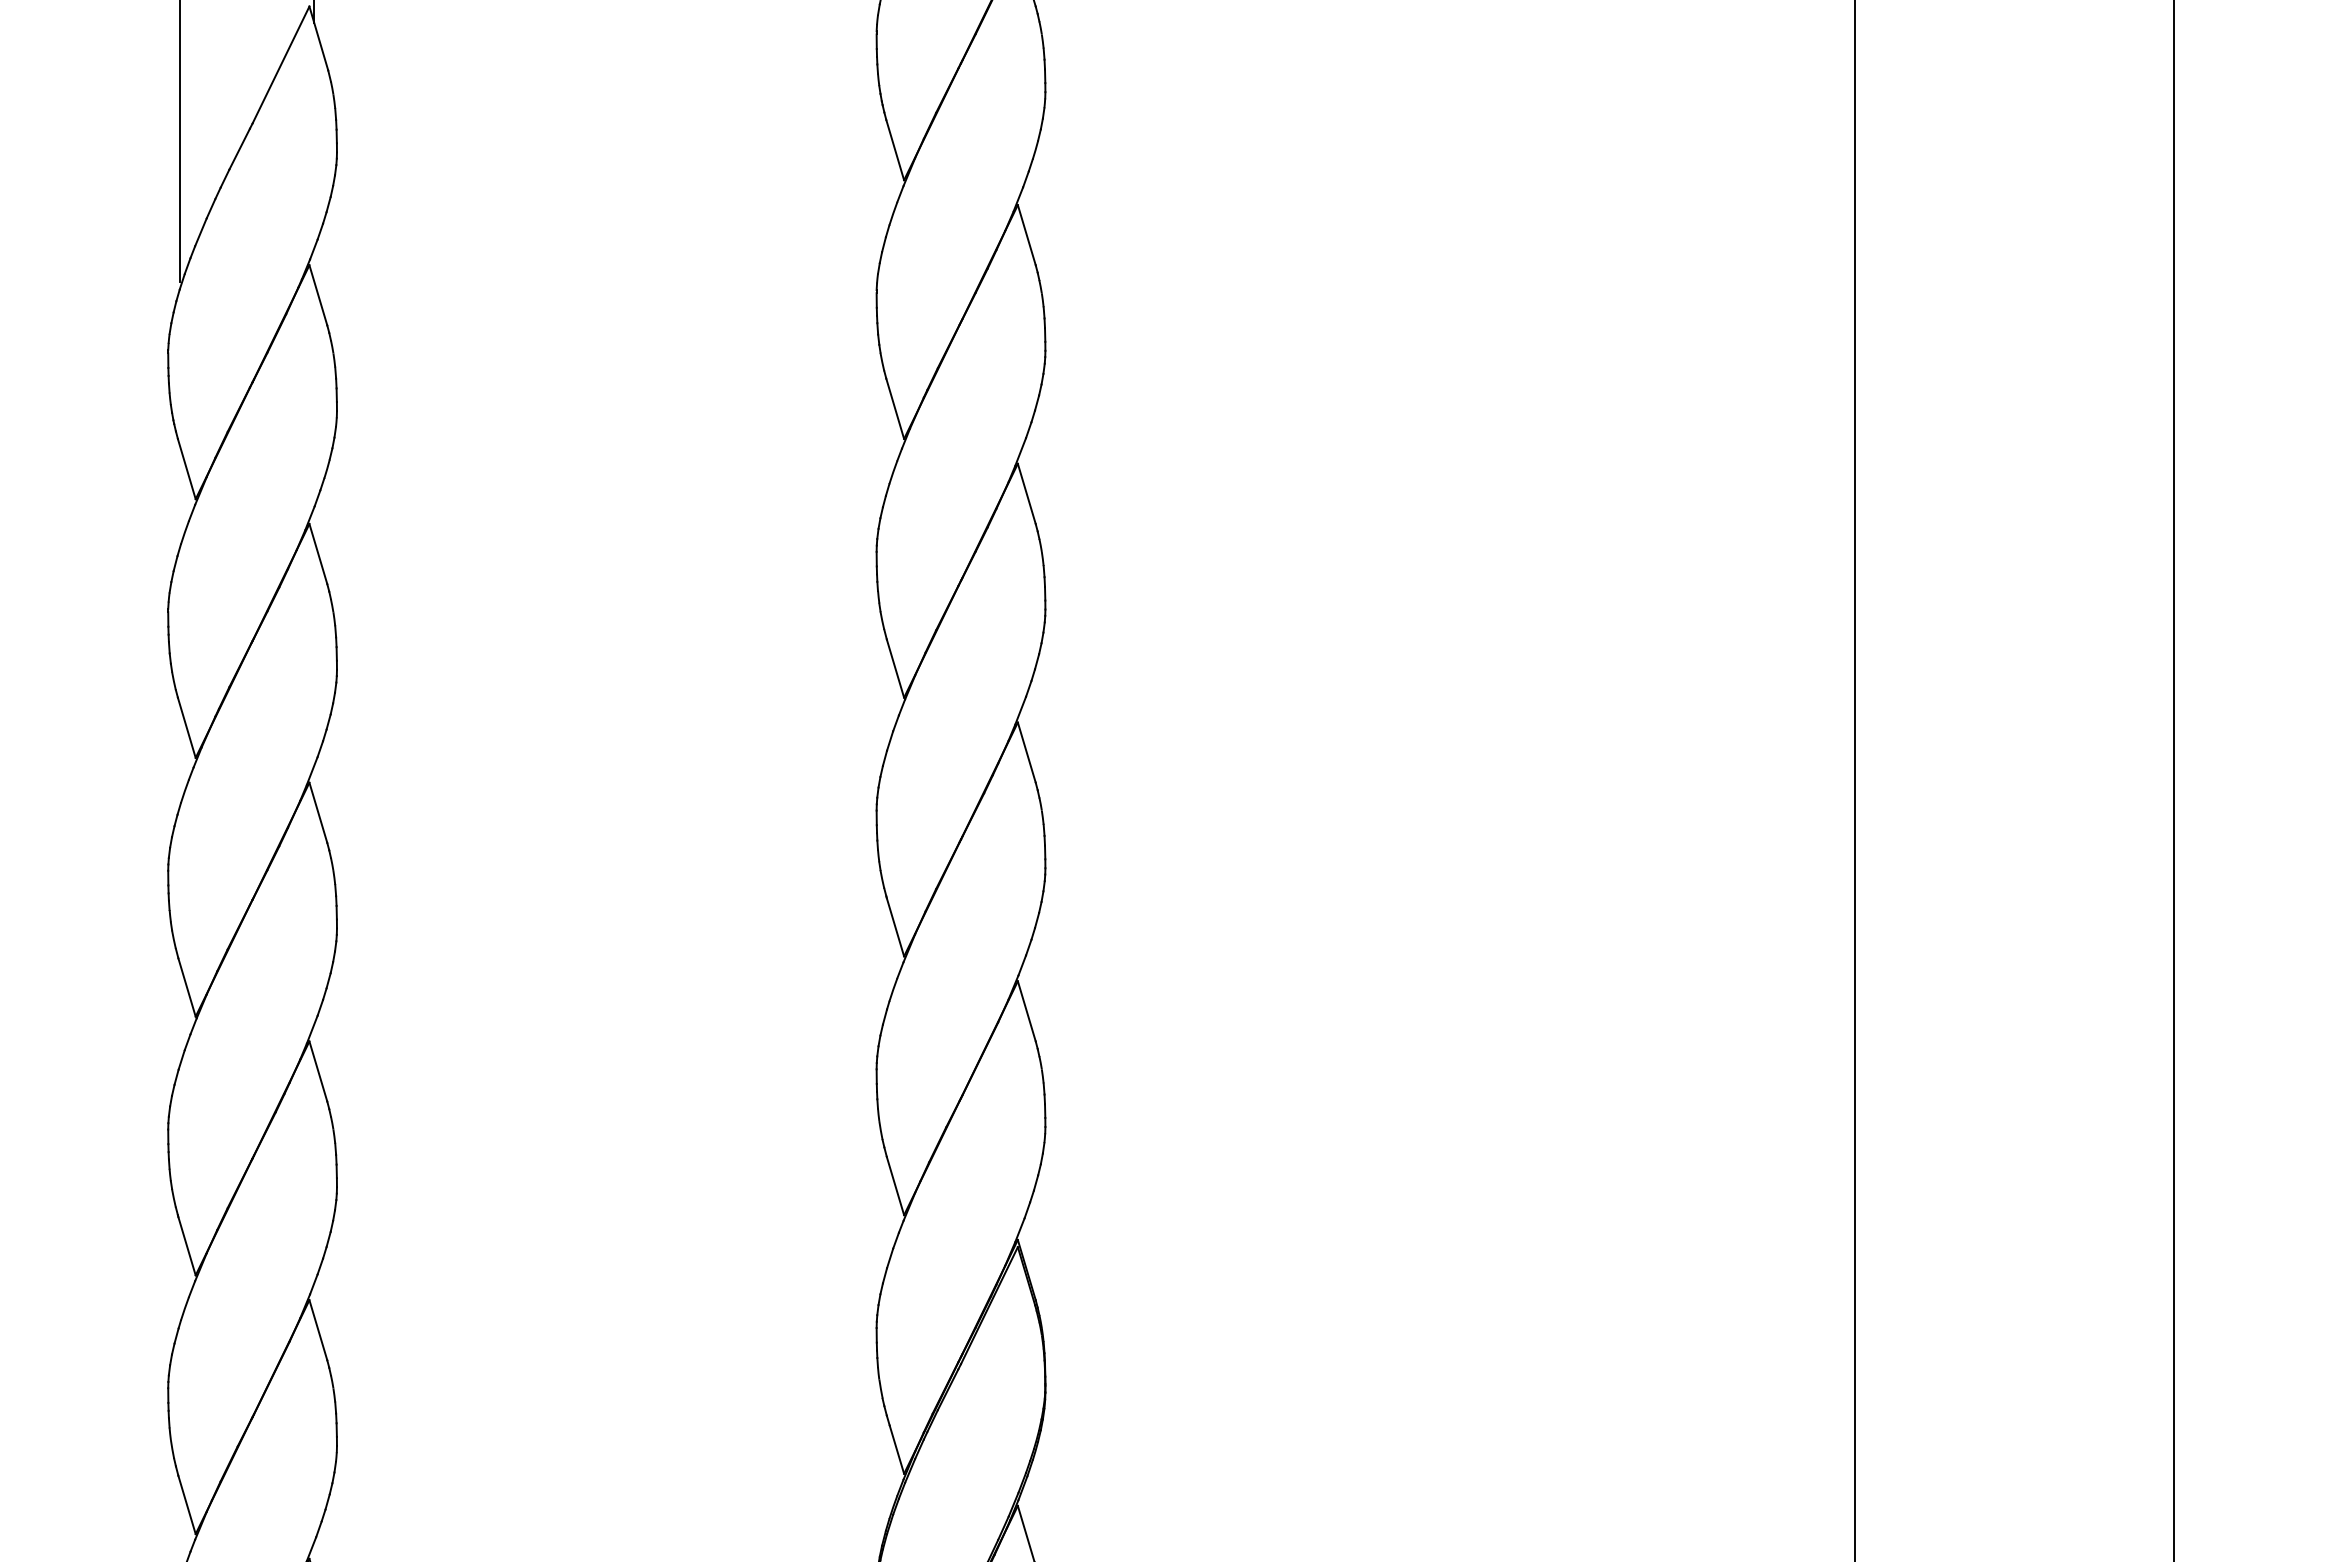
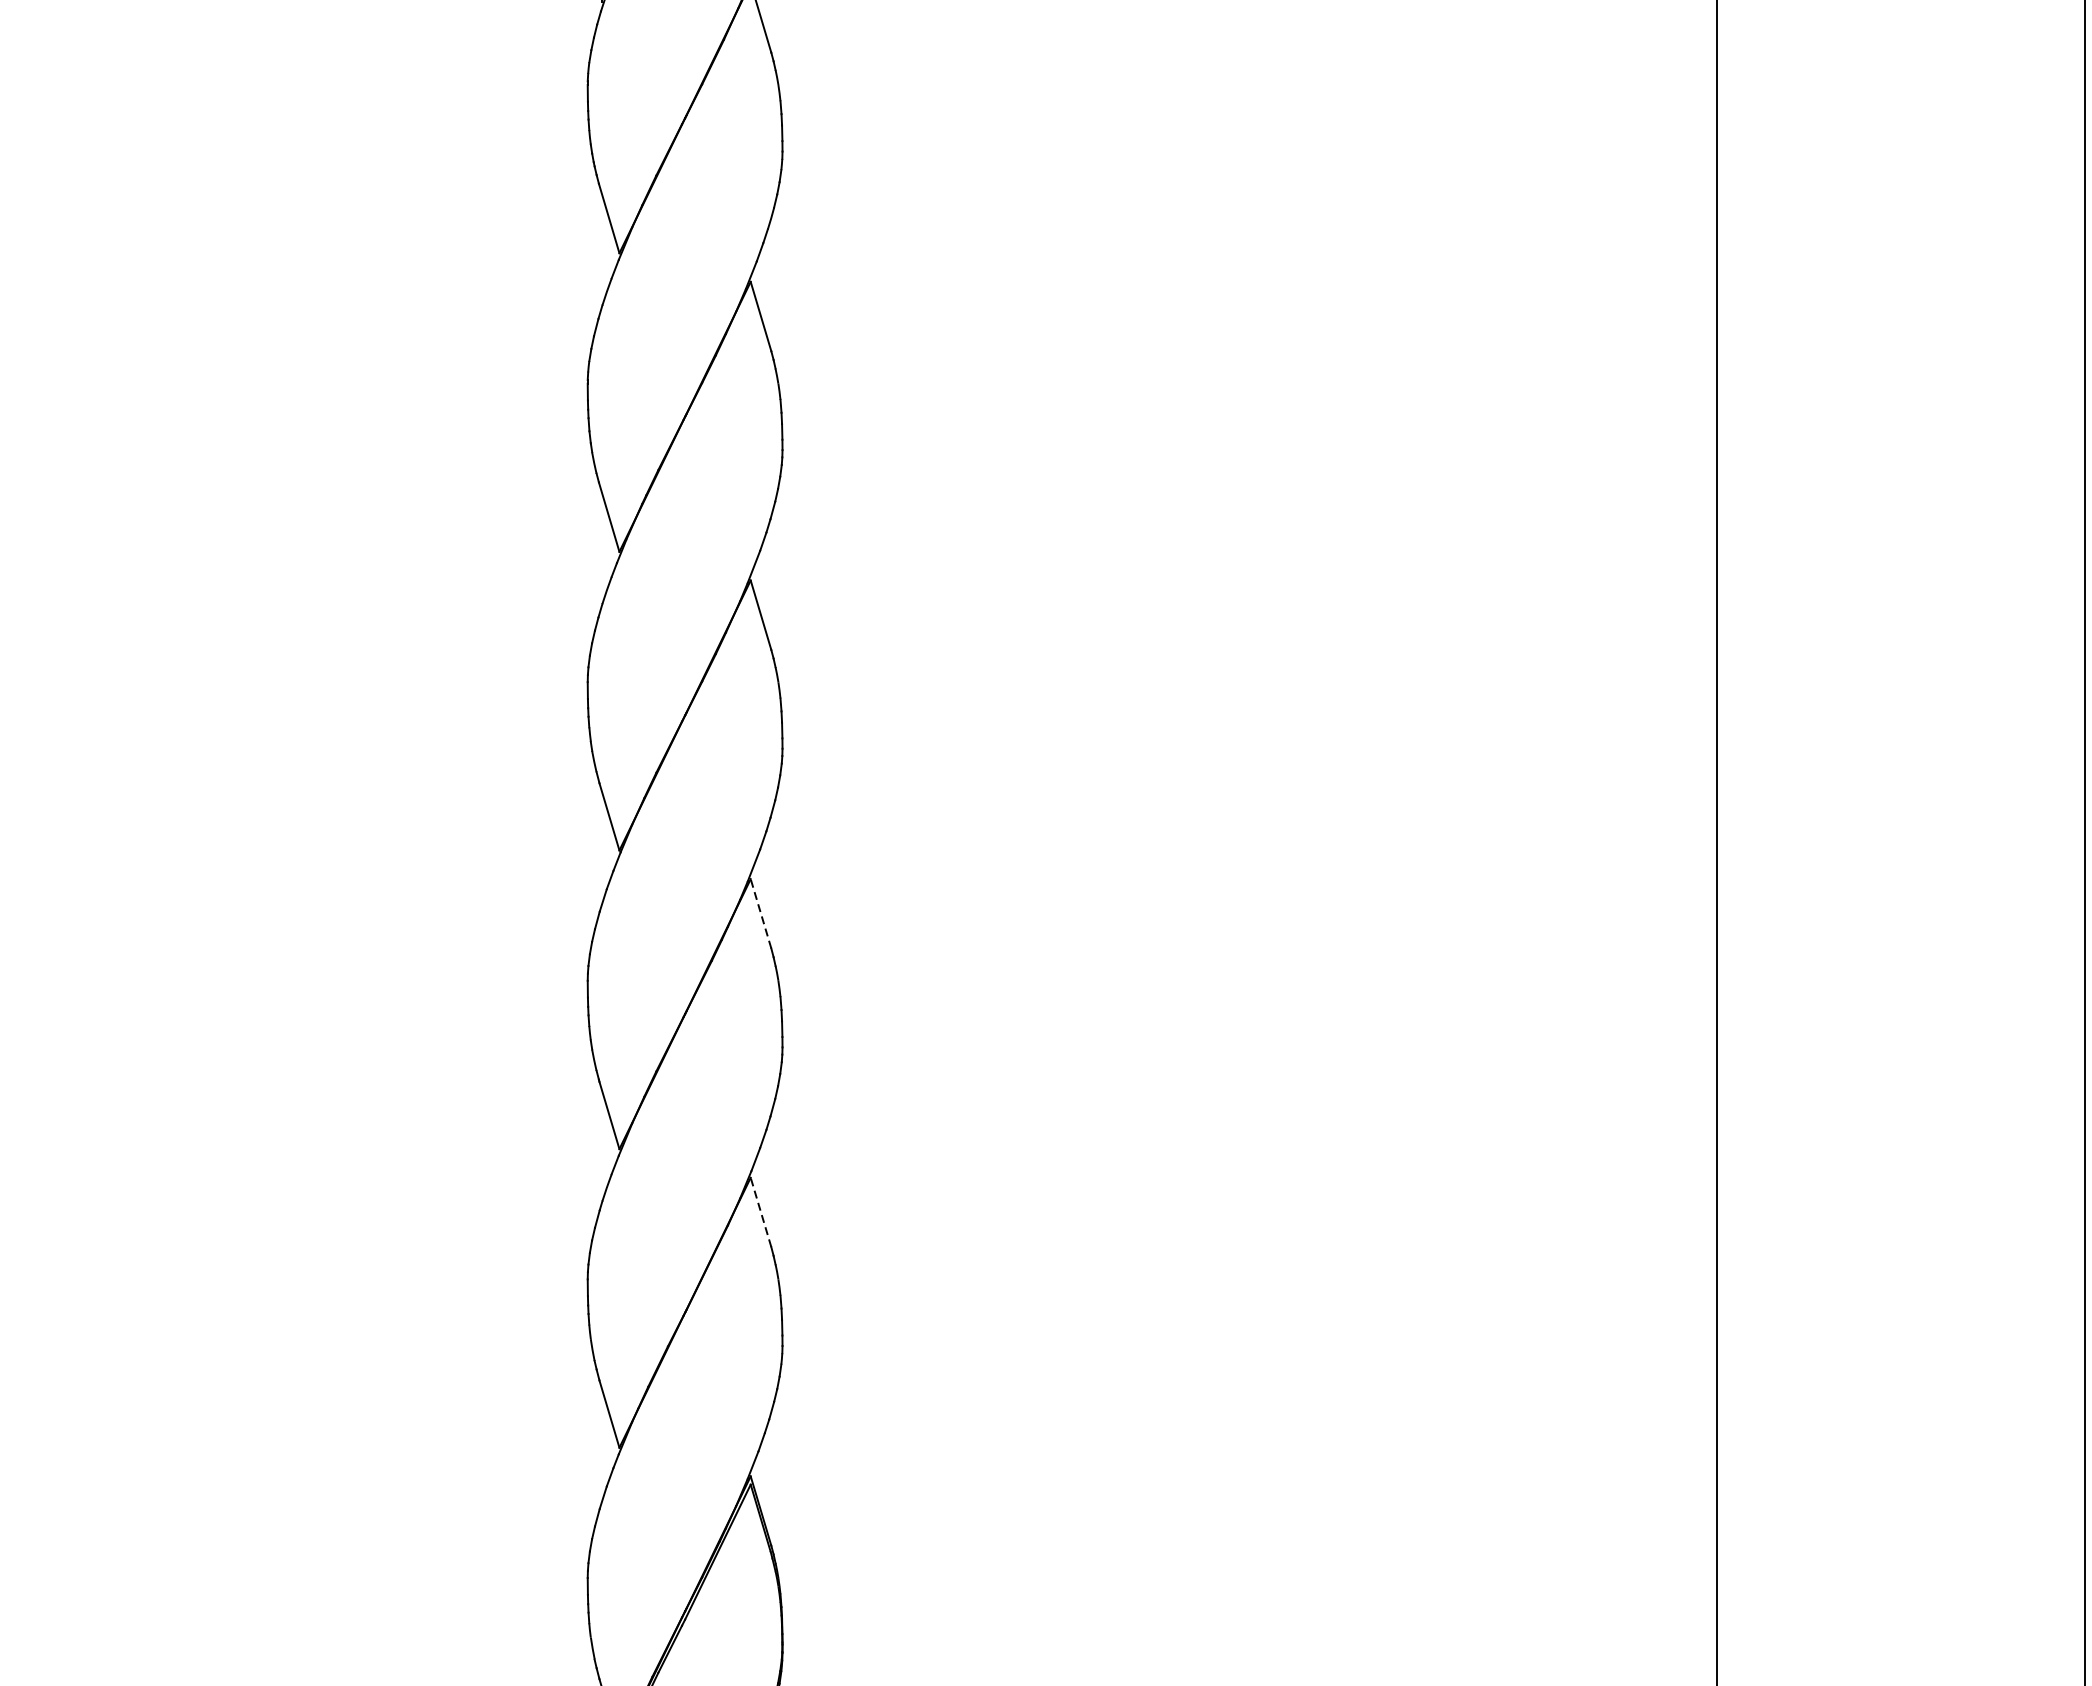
line: (1026, 752) -> (760, 913), solid -> dashed
line: (1026, 1010) -> (760, 1211), solid -> dashed

